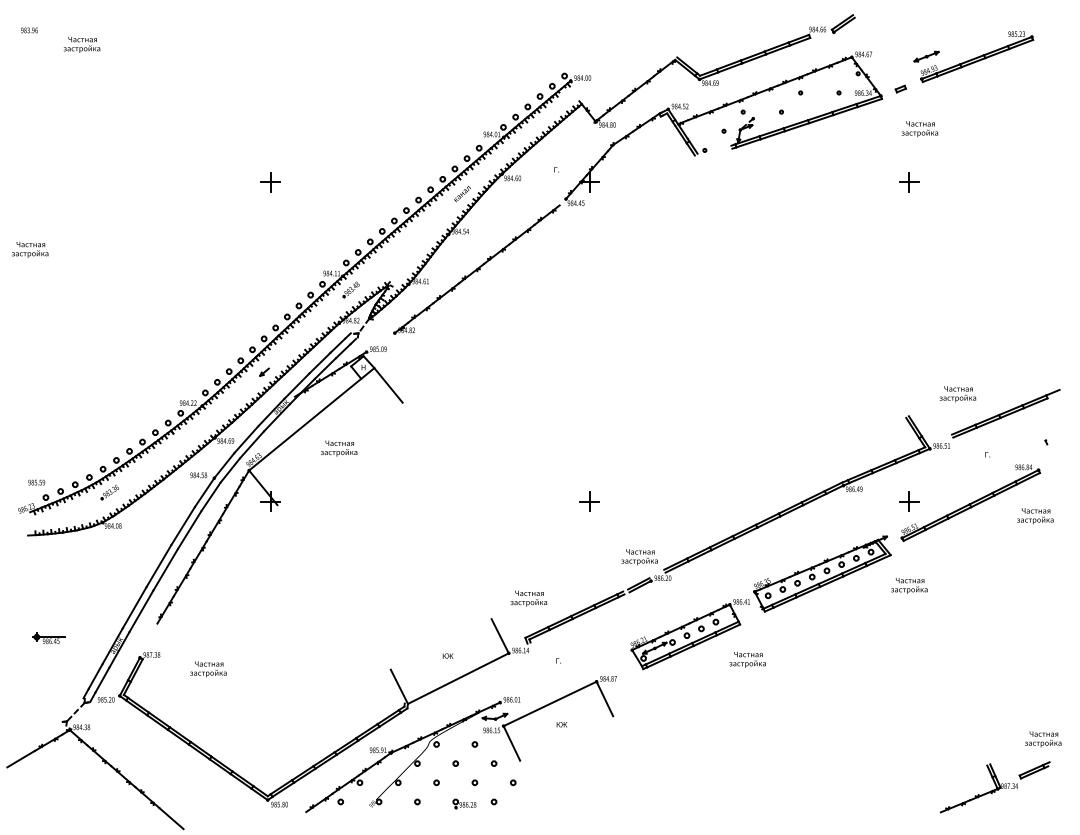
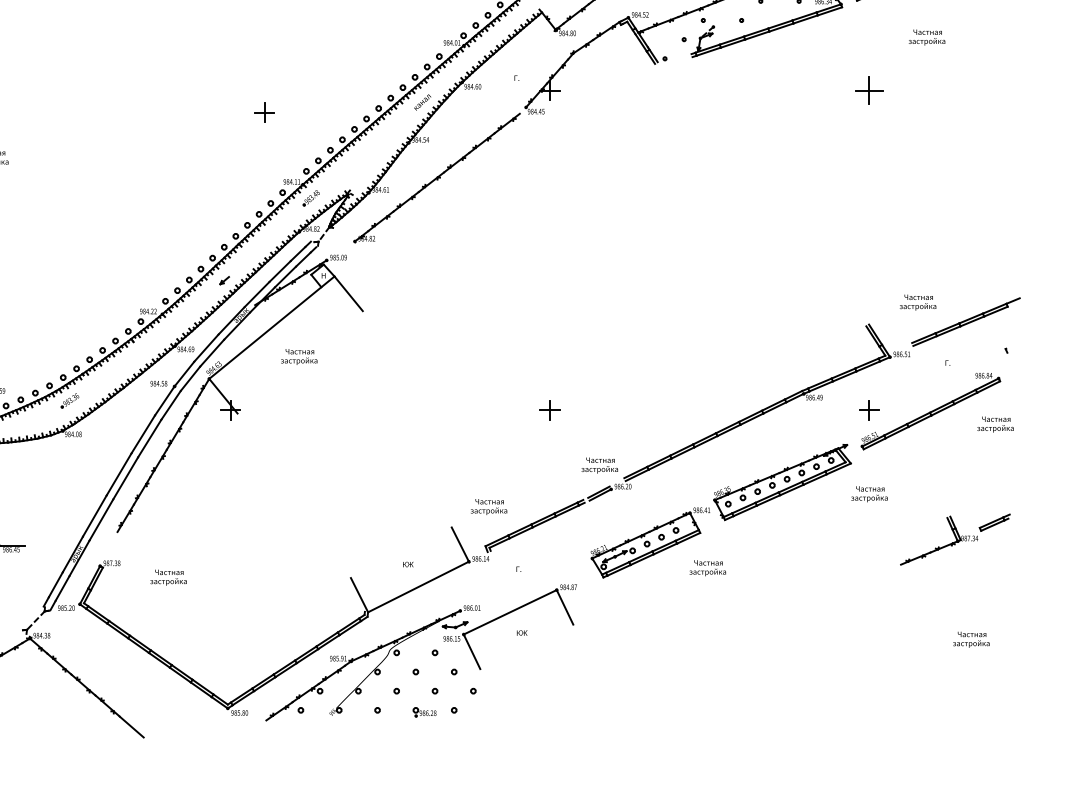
text: (919, 129) -> (926, 37), moved
part: (270, 182) -> (264, 112), moved
part: (909, 182) -> (869, 90), size x1.4
text: (1043, 739) -> (971, 639), moved
part: (995, 787) -> (955, 539), moved

